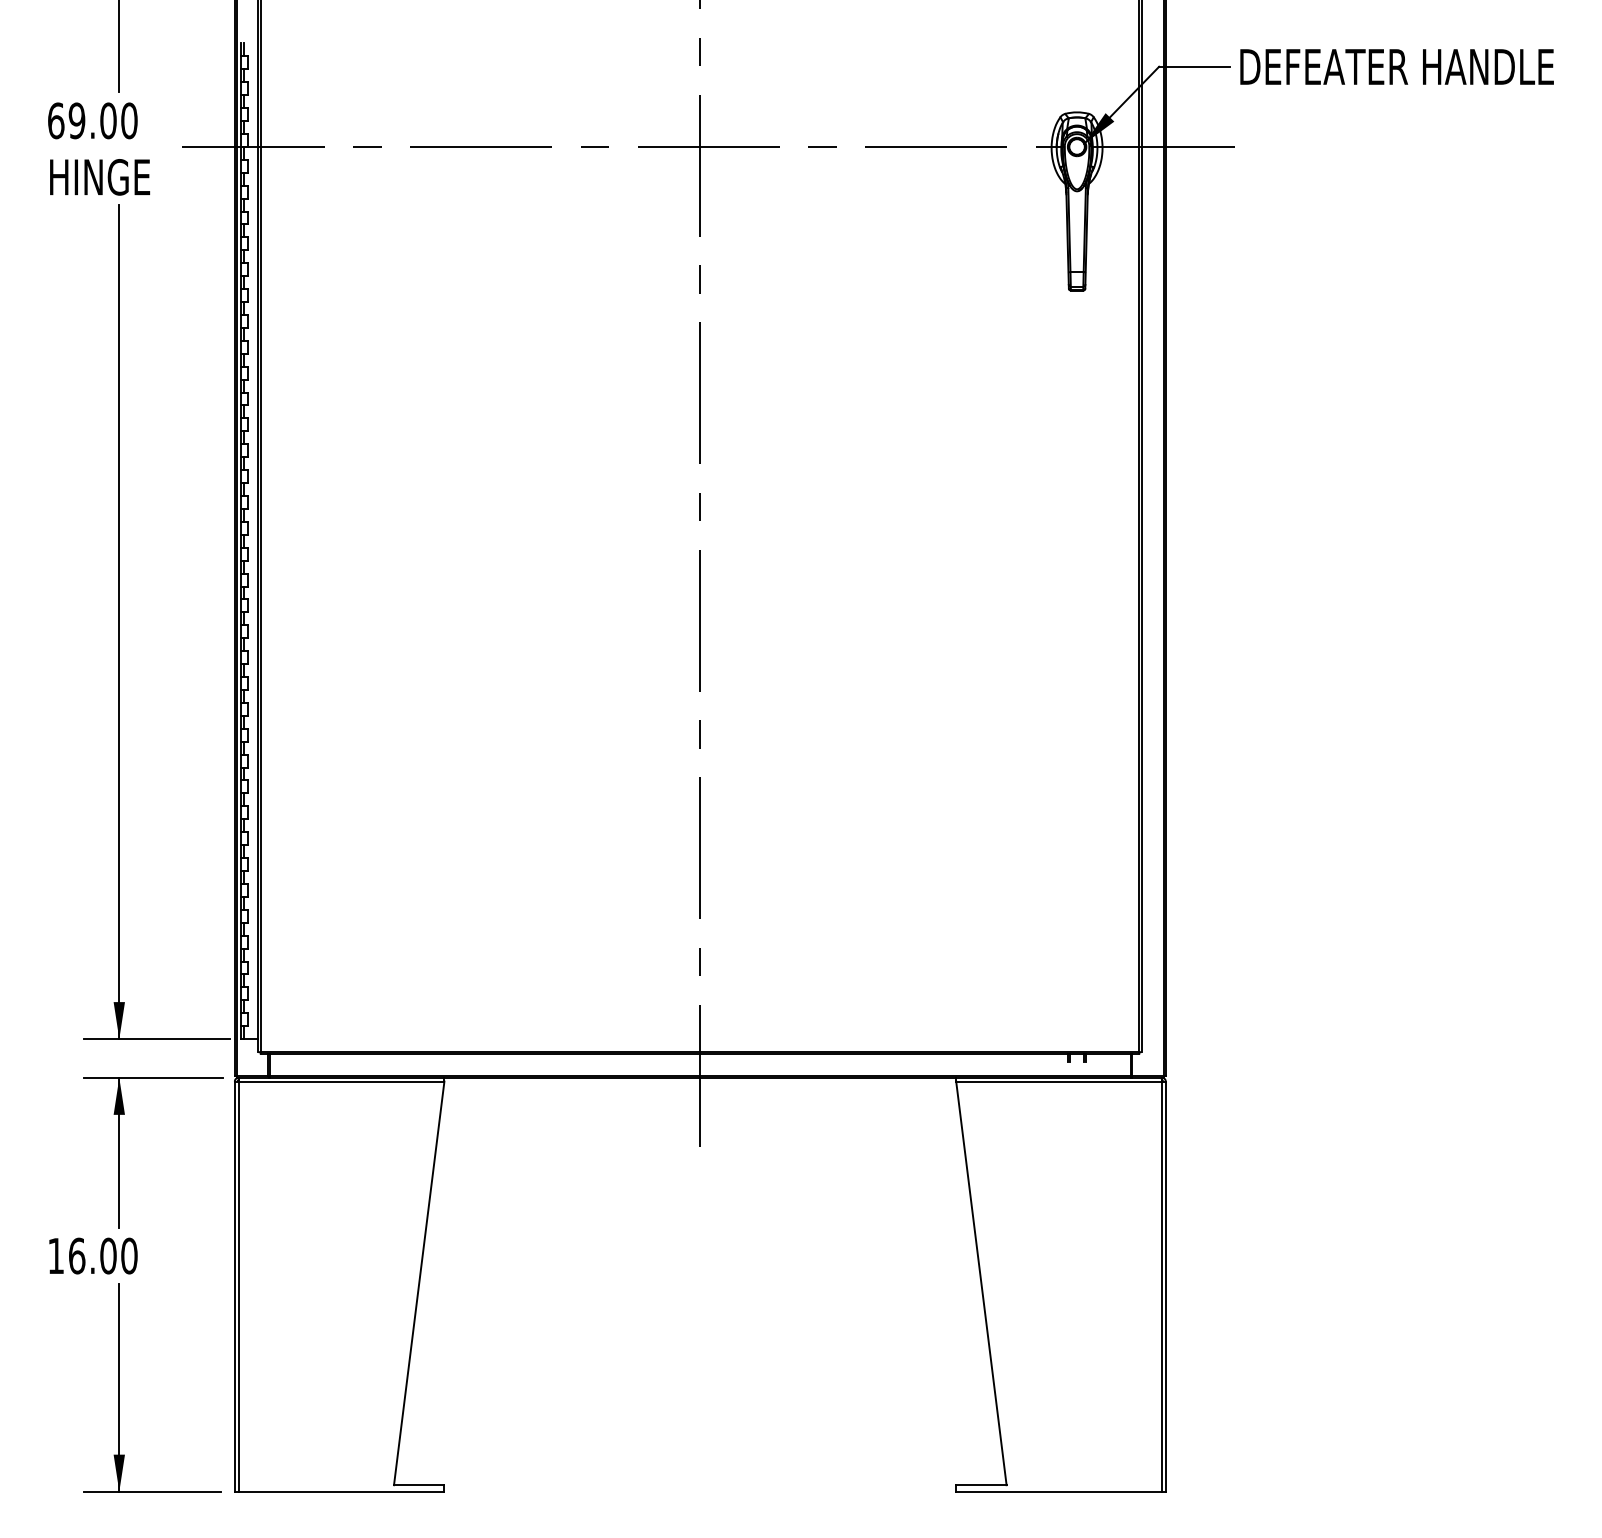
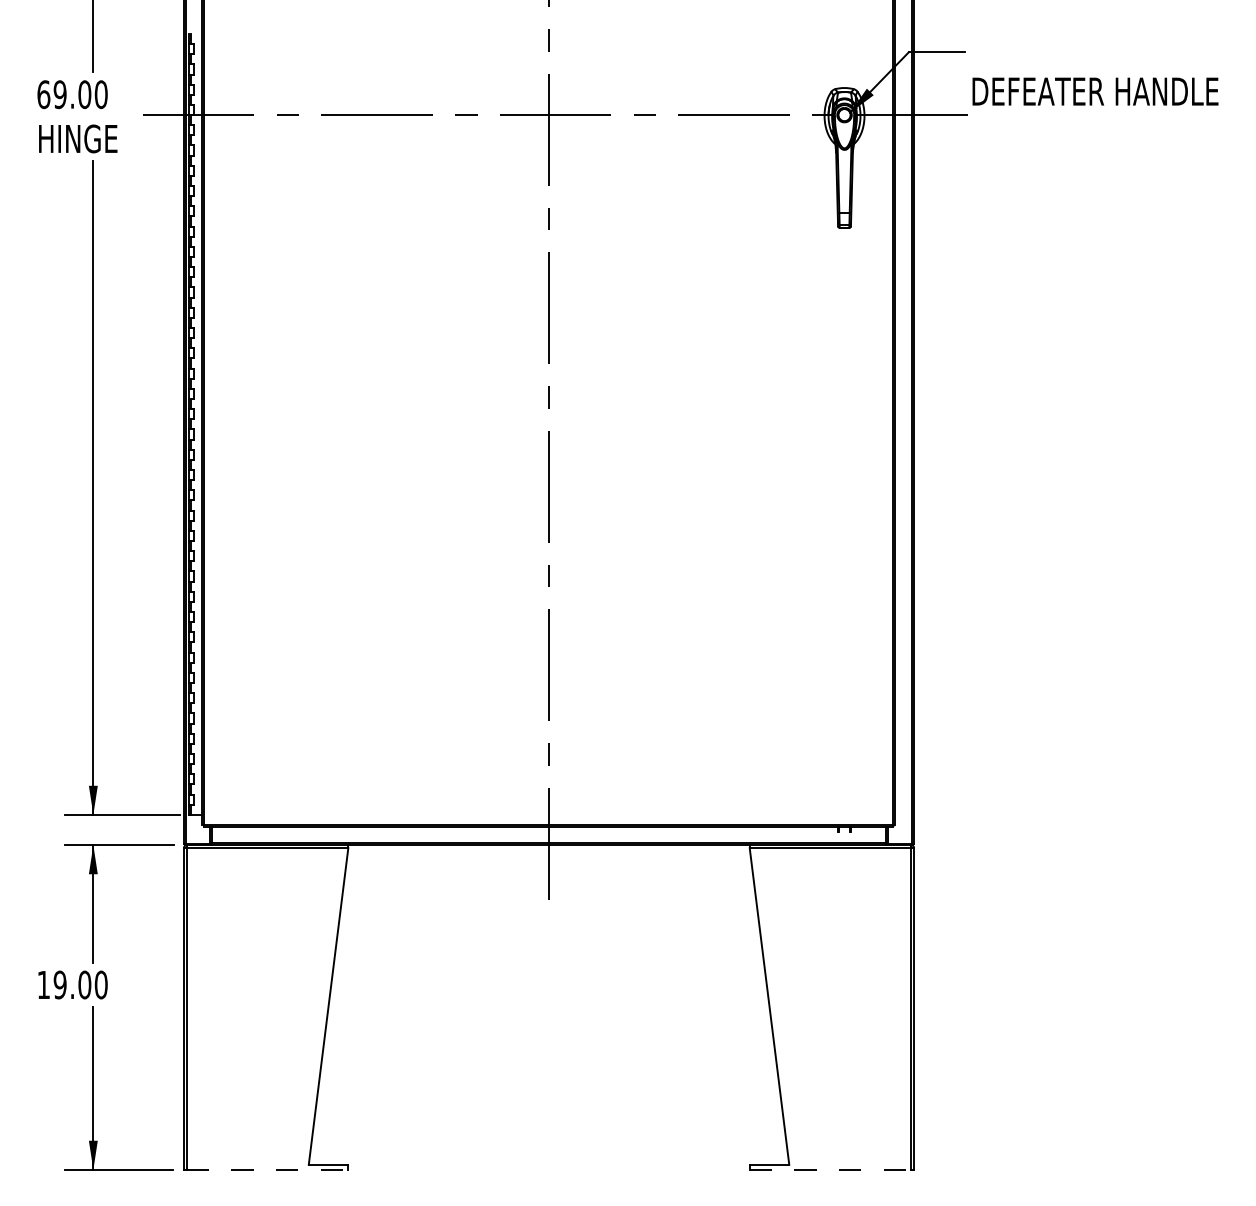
text: (1396, 66) -> (1095, 91), moved
text: (76, 1255) -> (59, 984), 16.00 -> 19.00
line: (341, 1491) -> (267, 1169), solid -> dashed
line: (1059, 1491) -> (830, 1169), solid -> dashed

